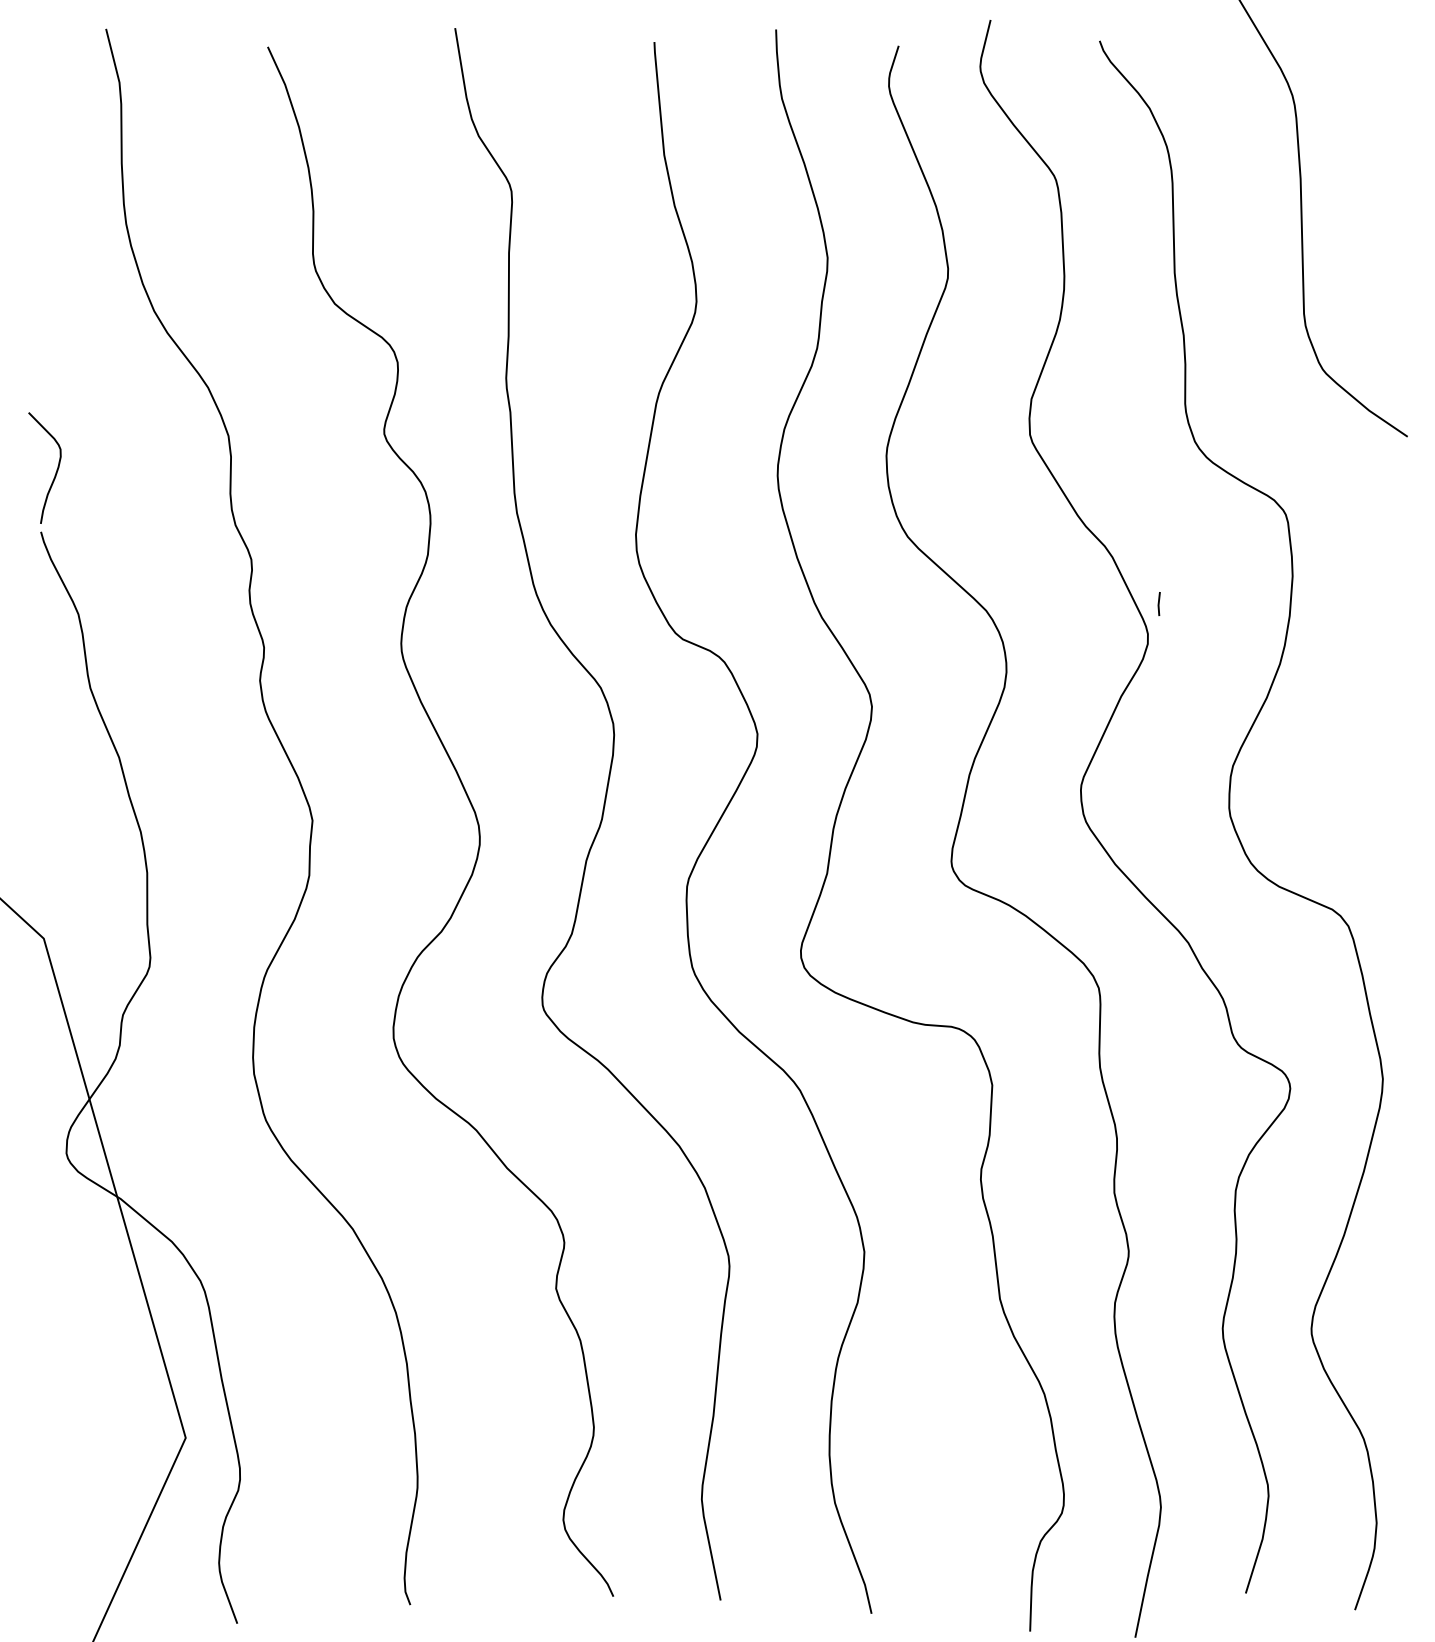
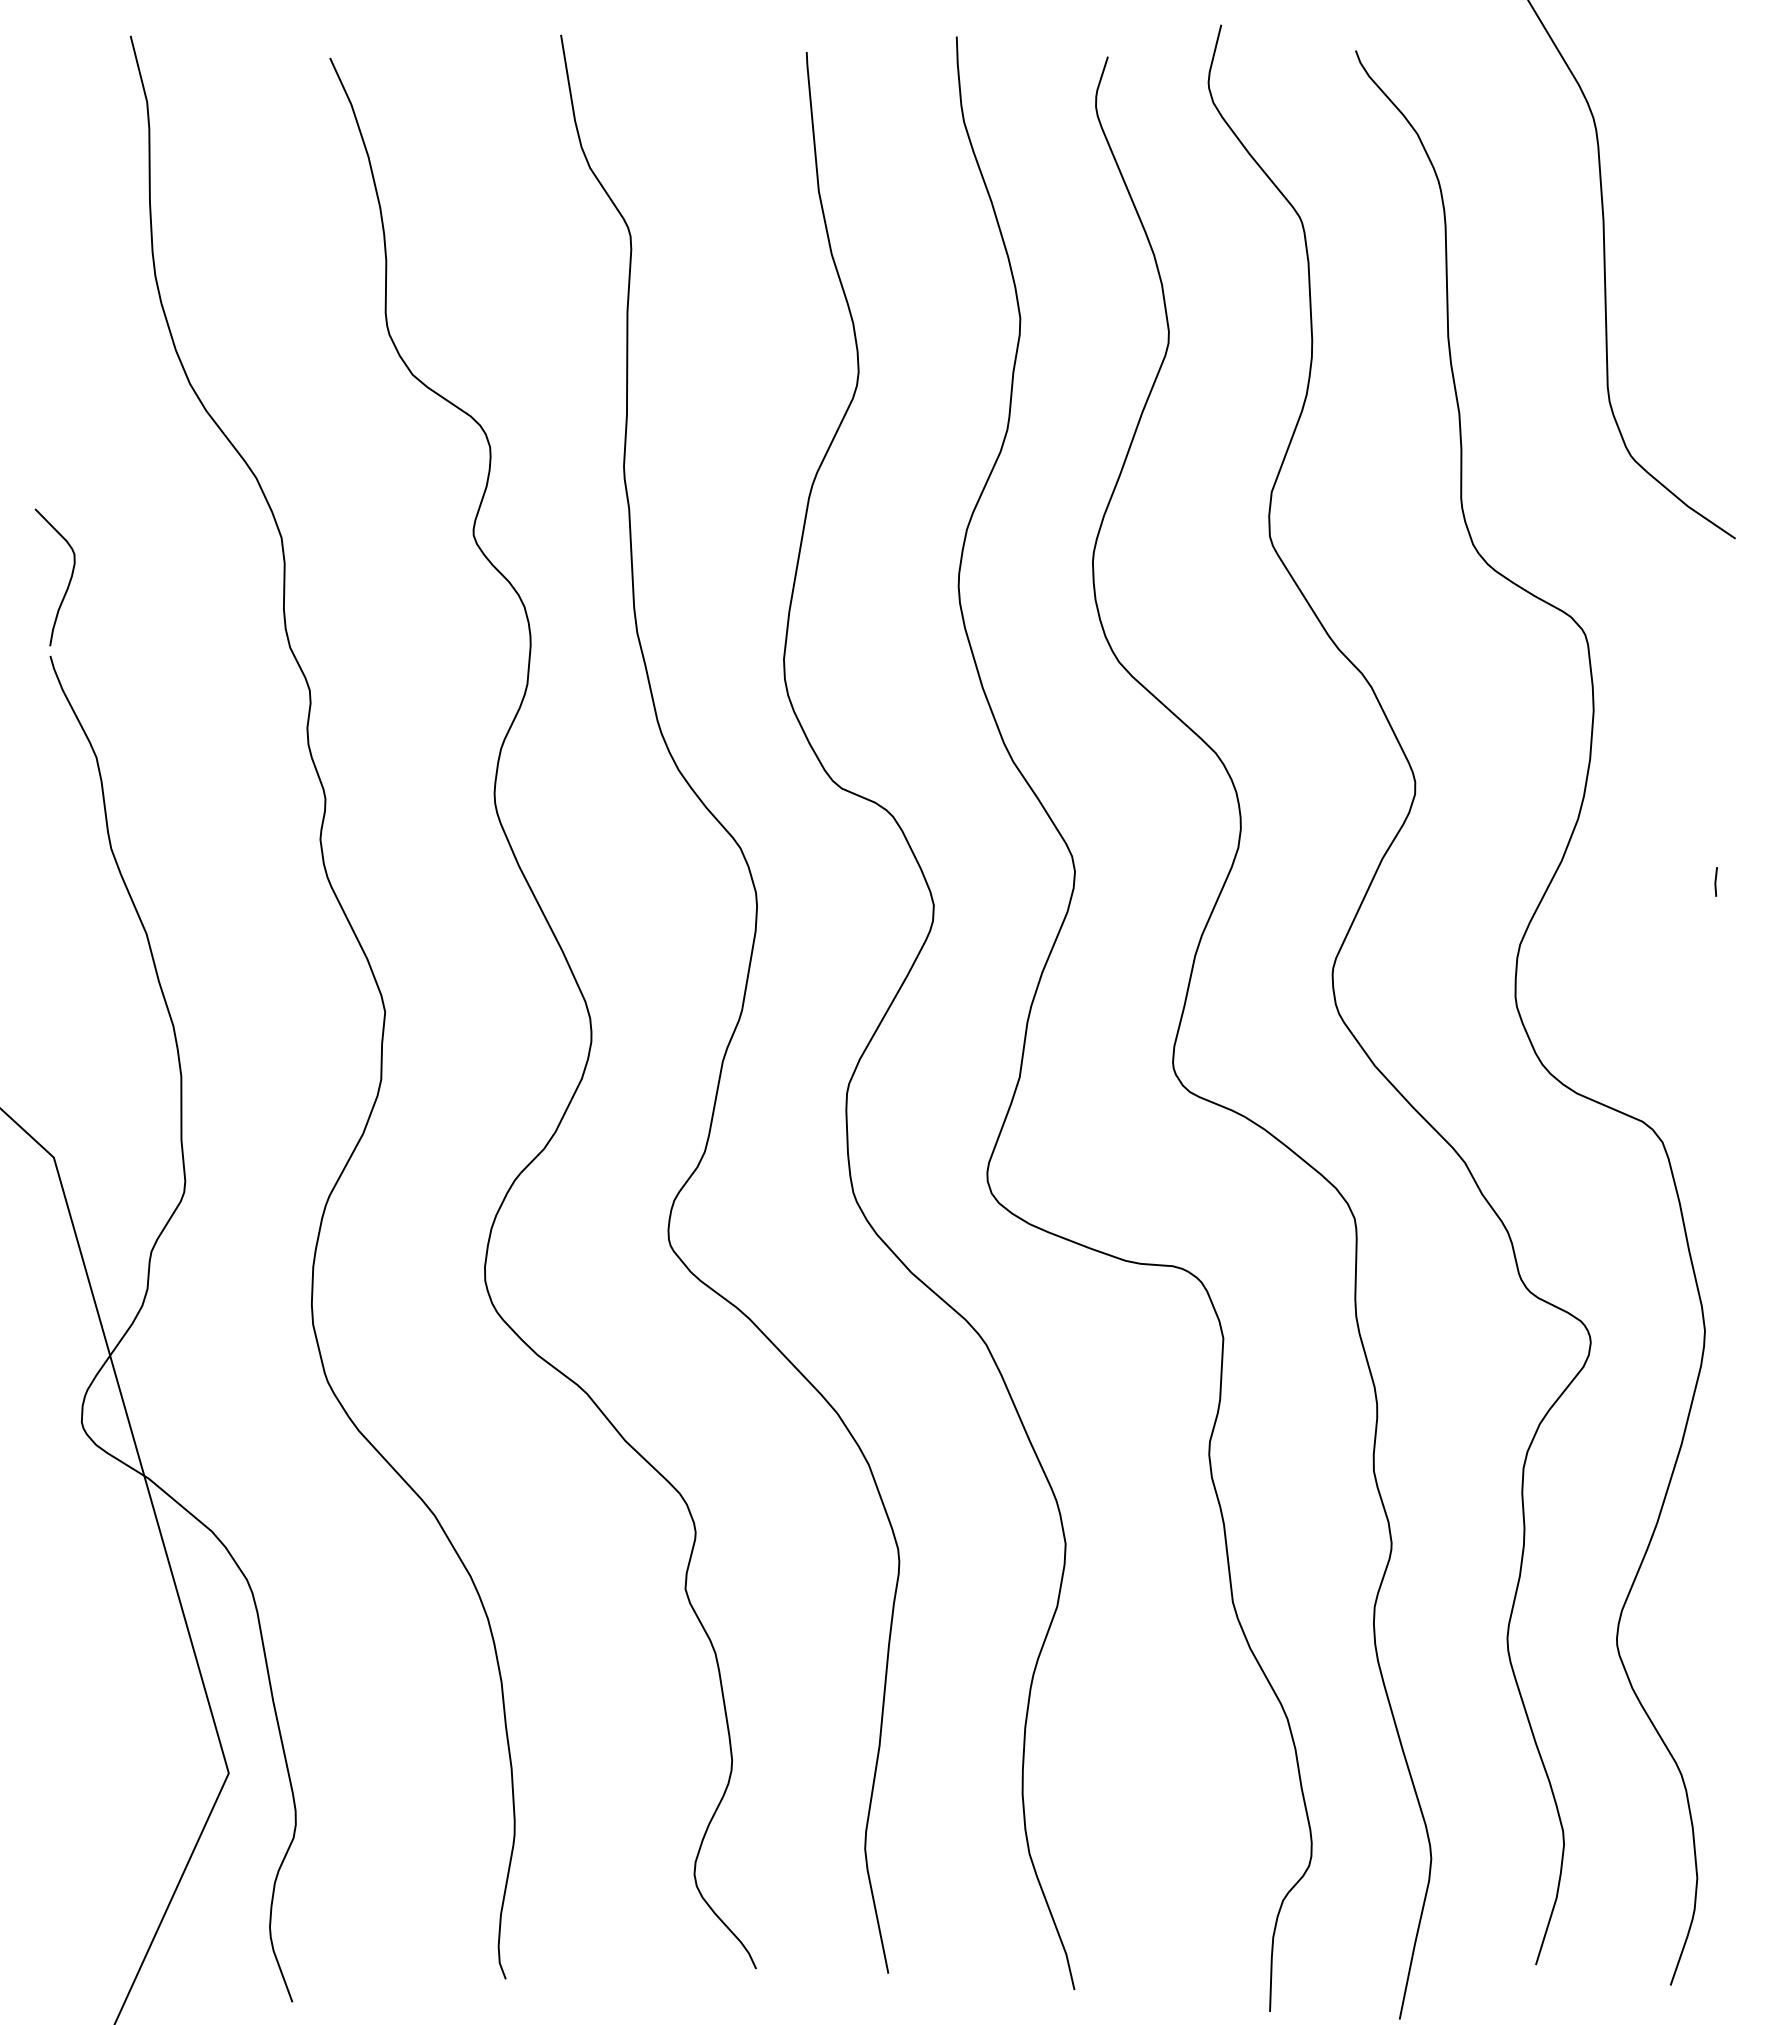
line: (1158, 603) -> (1715, 881), moved

